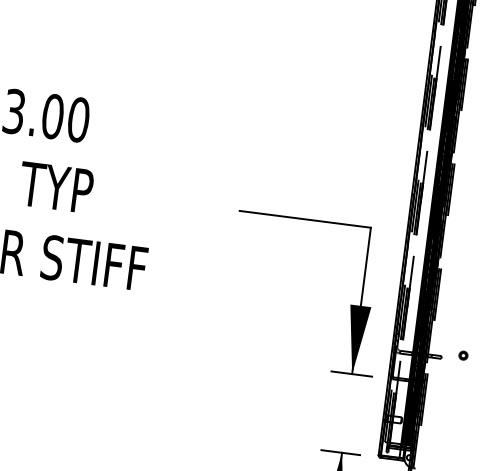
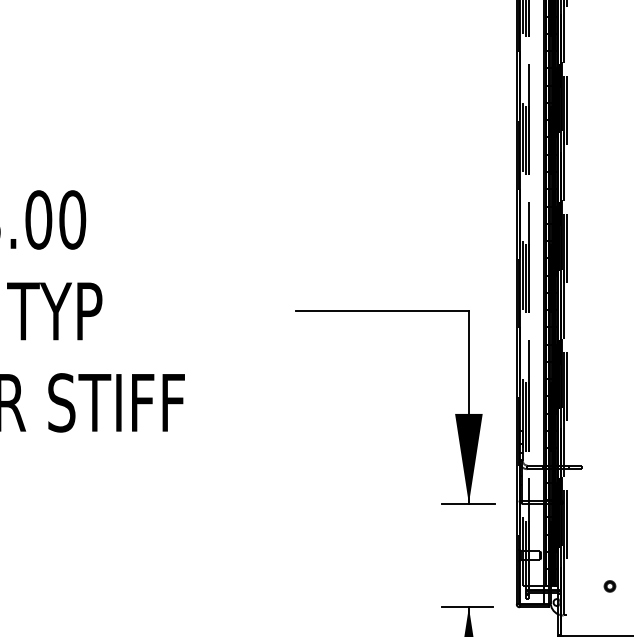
part: (463, 355) -> (609, 586), moved

